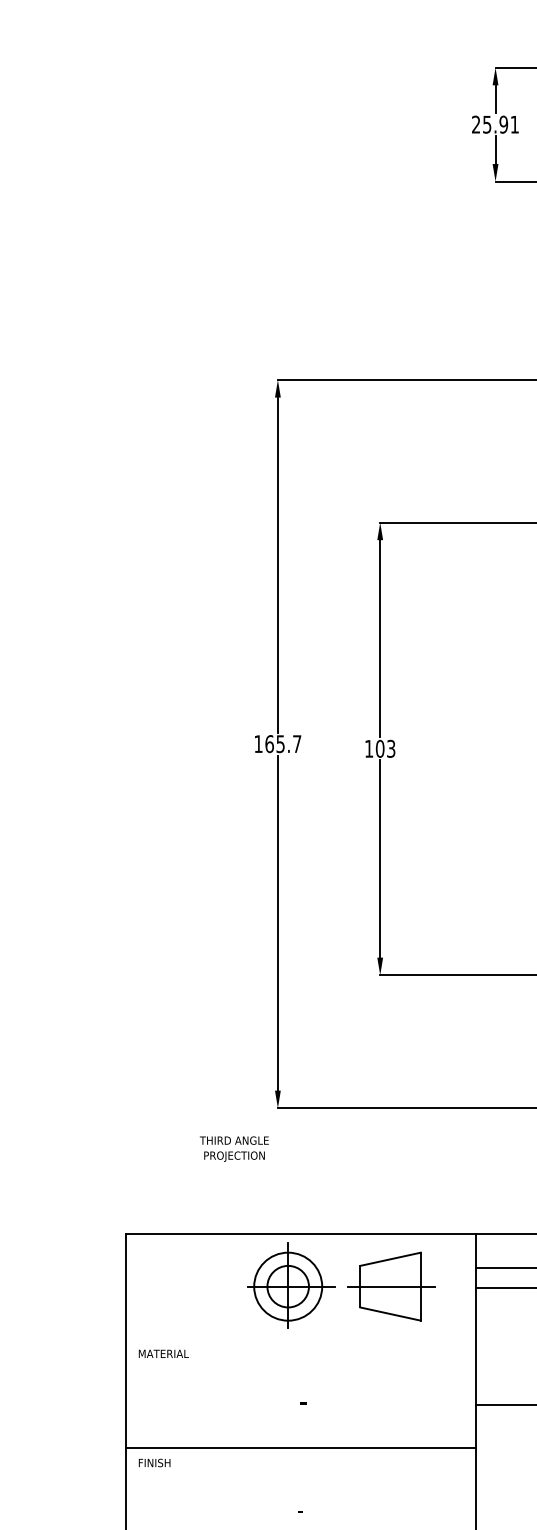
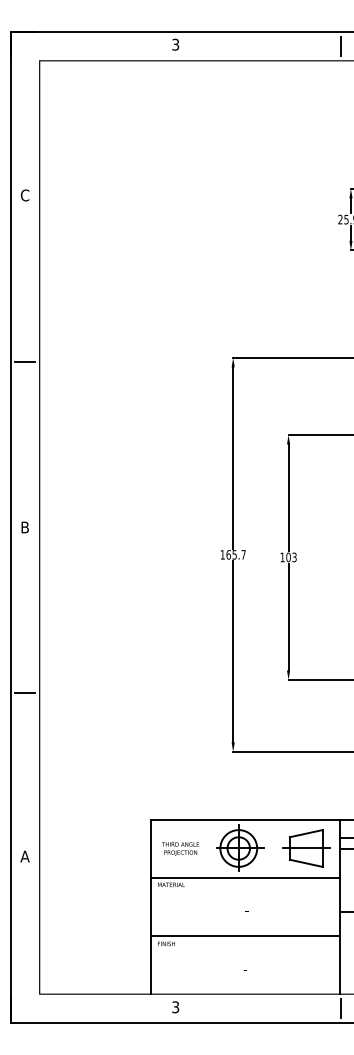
text: (234, 1148) -> (180, 848), moved
part: (391, 1286) -> (306, 848), moved
line: (300, 1340) -> (245, 877), added

